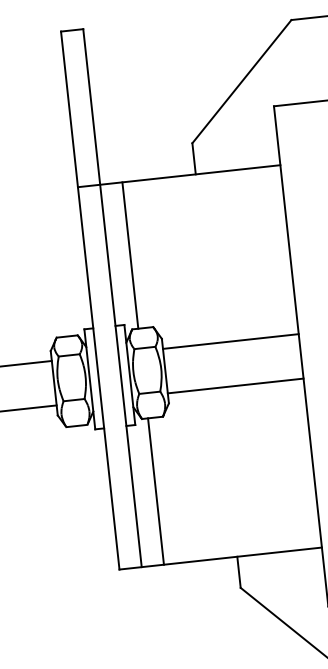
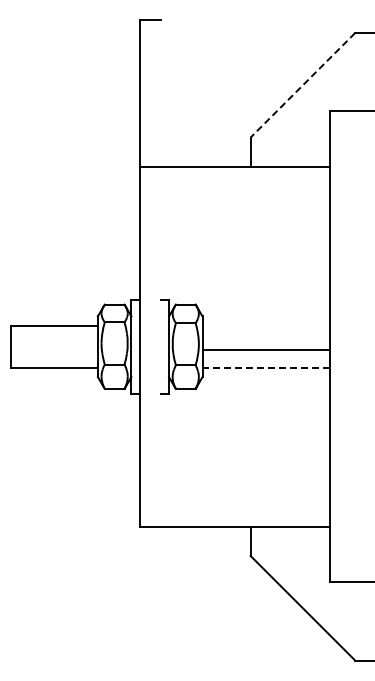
line: (241, 81) -> (302, 85), solid -> dashed
line: (130, 255) -> (181, 235), removed
line: (112, 298) -> (160, 273), removed
line: (230, 341) -> (266, 349), moved
line: (235, 385) -> (266, 367), solid -> dashed
line: (155, 491) -> (181, 457), removed

